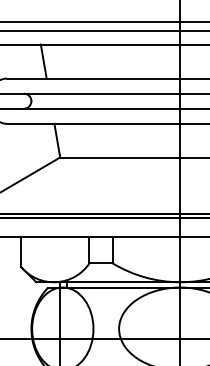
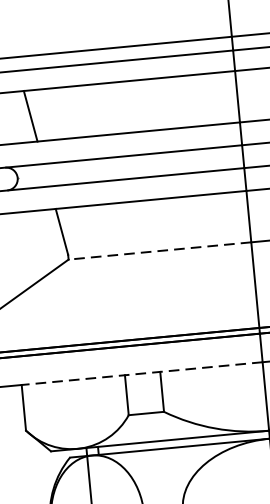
line: (119, 157) -> (159, 250), solid -> dashed
line: (100, 237) -> (141, 374), solid -> dashed

